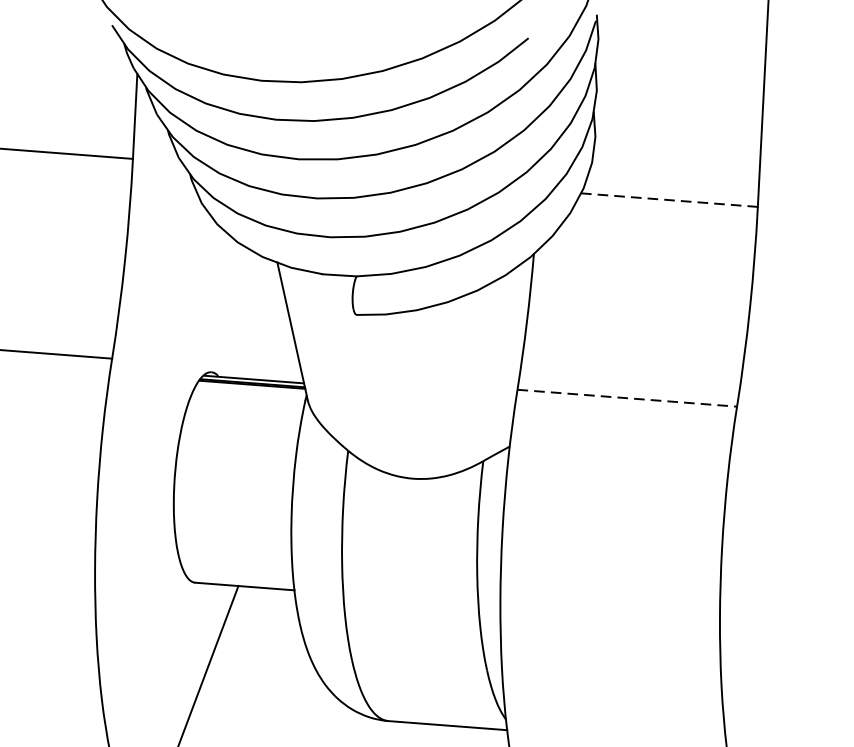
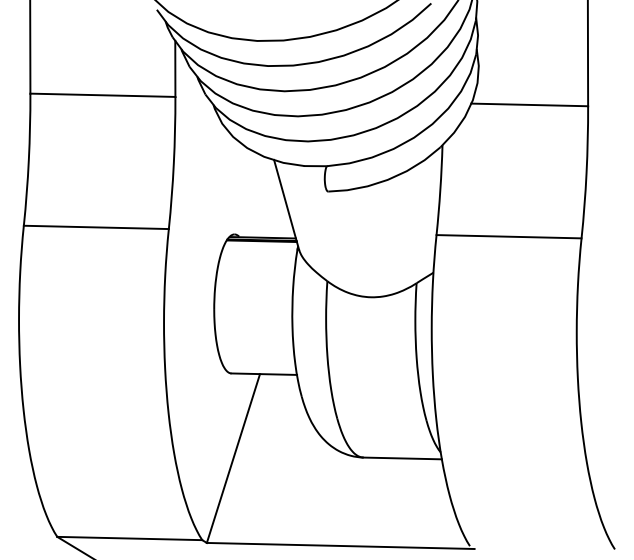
line: (670, 199) -> (530, 104), dashed -> solid
line: (627, 397) -> (509, 236), dashed -> solid

